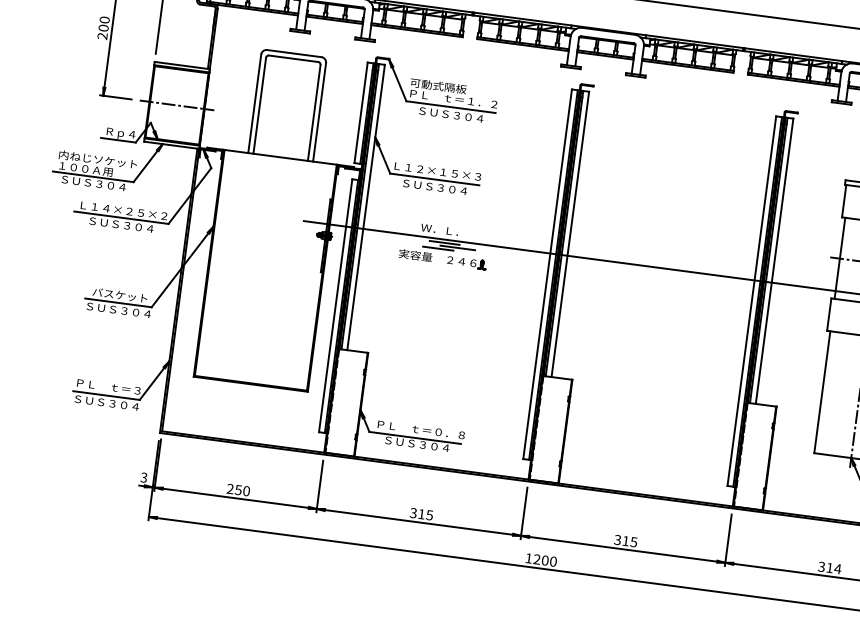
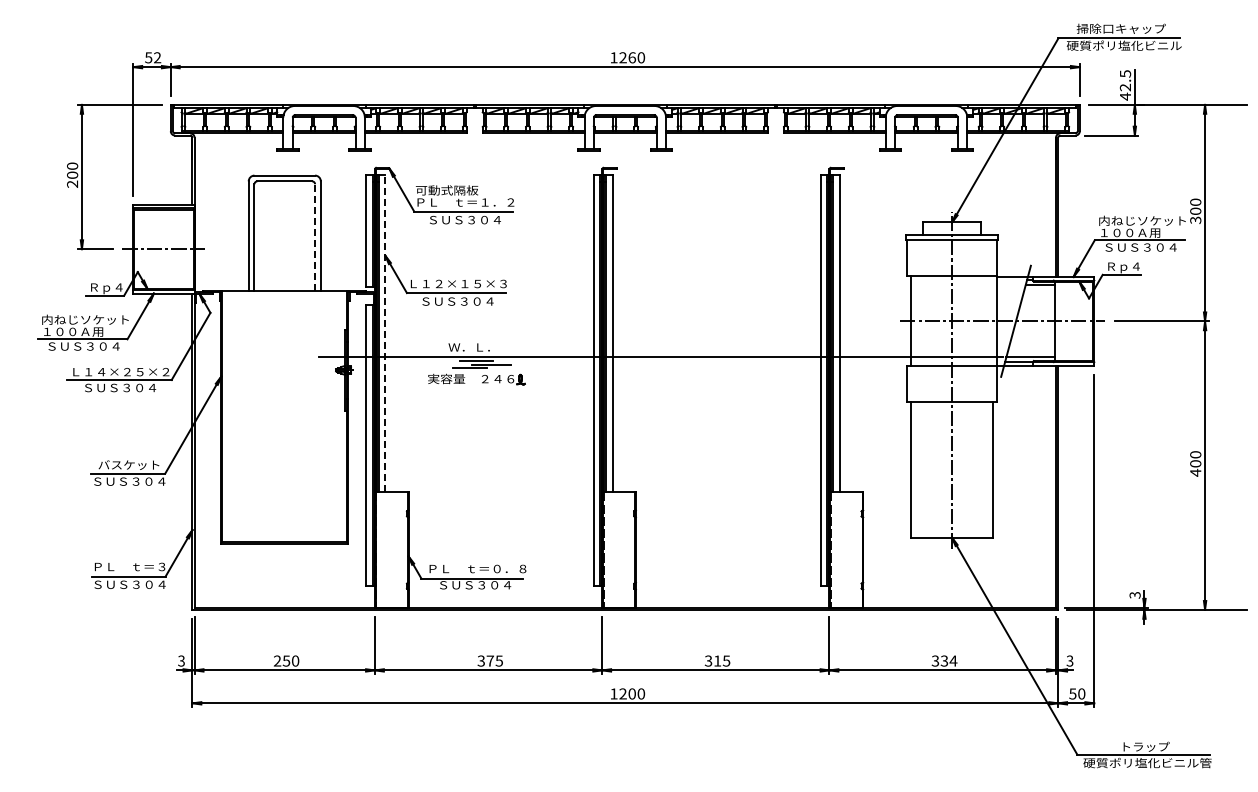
line: (314, 112) -> (315, 237), solid -> dashed
line: (366, 207) -> (385, 333), solid -> dashed
text: (420, 513) -> (489, 660), 315 -> 375
text: (829, 567) -> (944, 660), 314 -> 334

